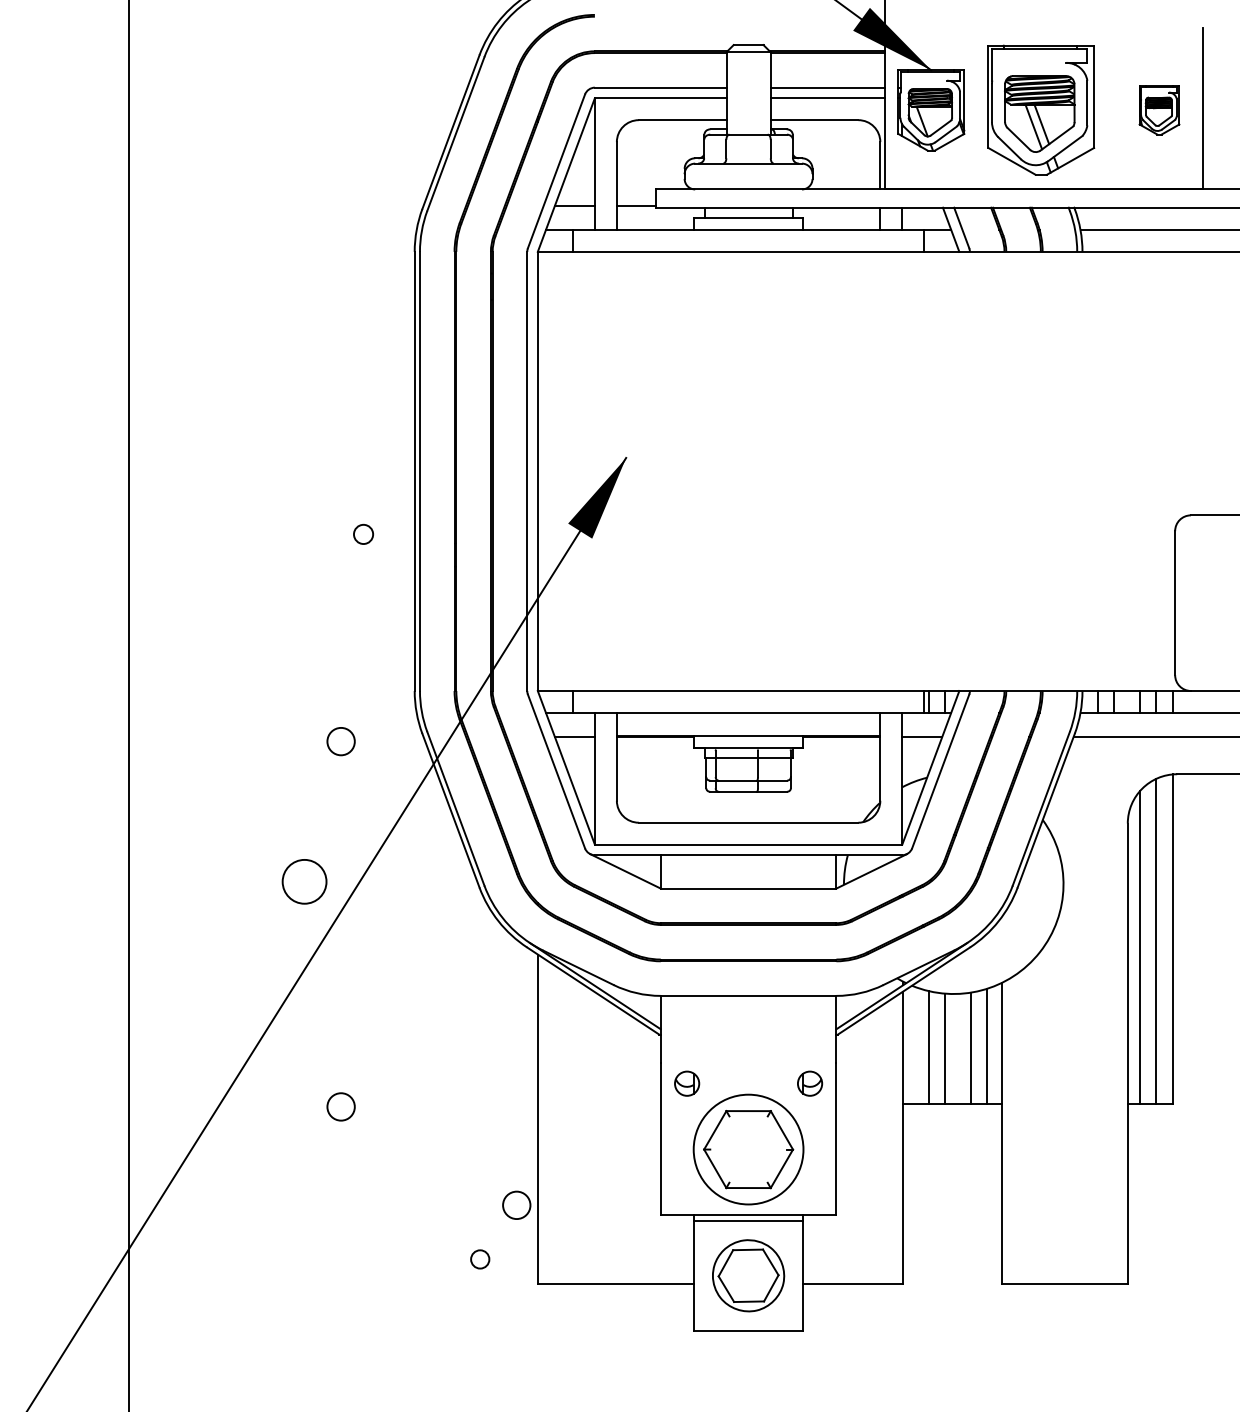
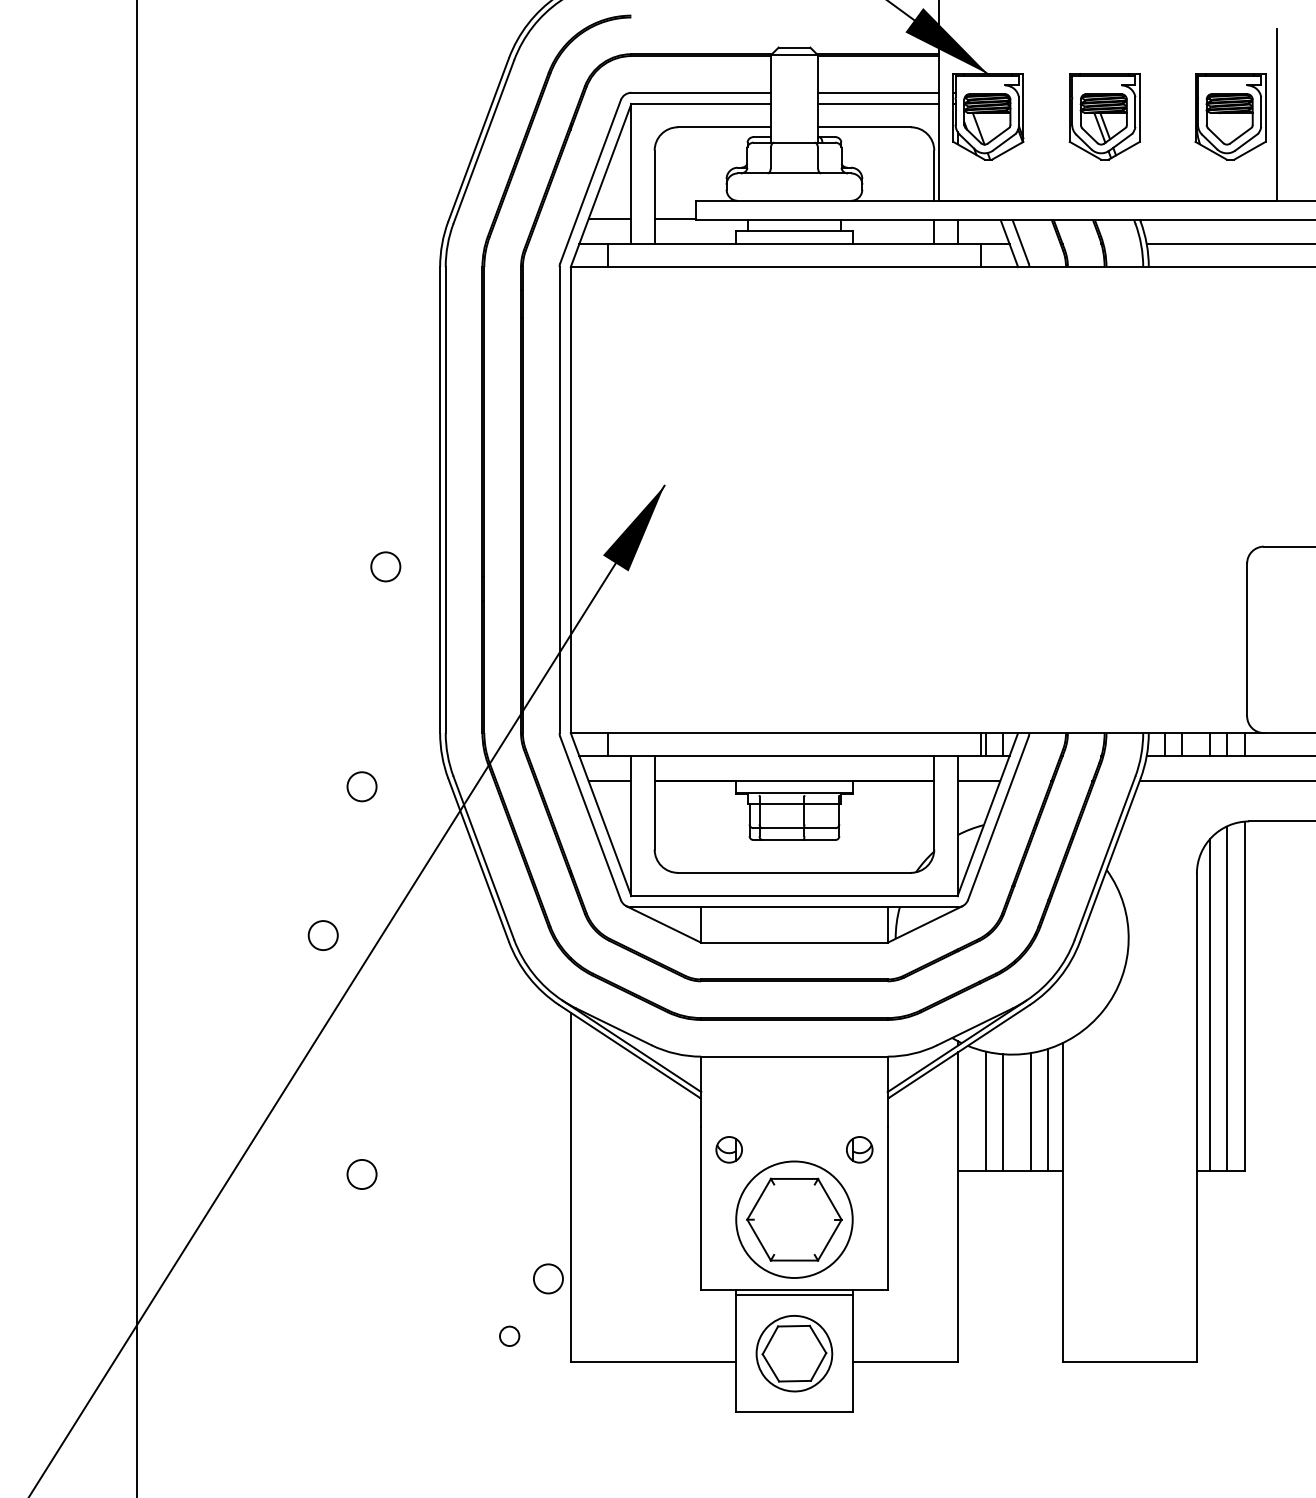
part: (1040, 109) -> (1104, 116), size x0.62
part: (1159, 109) -> (1230, 116), size x1.67
circle: (363, 534) -> (385, 566), size x1.43
circle: (303, 881) -> (322, 935), size x0.62

